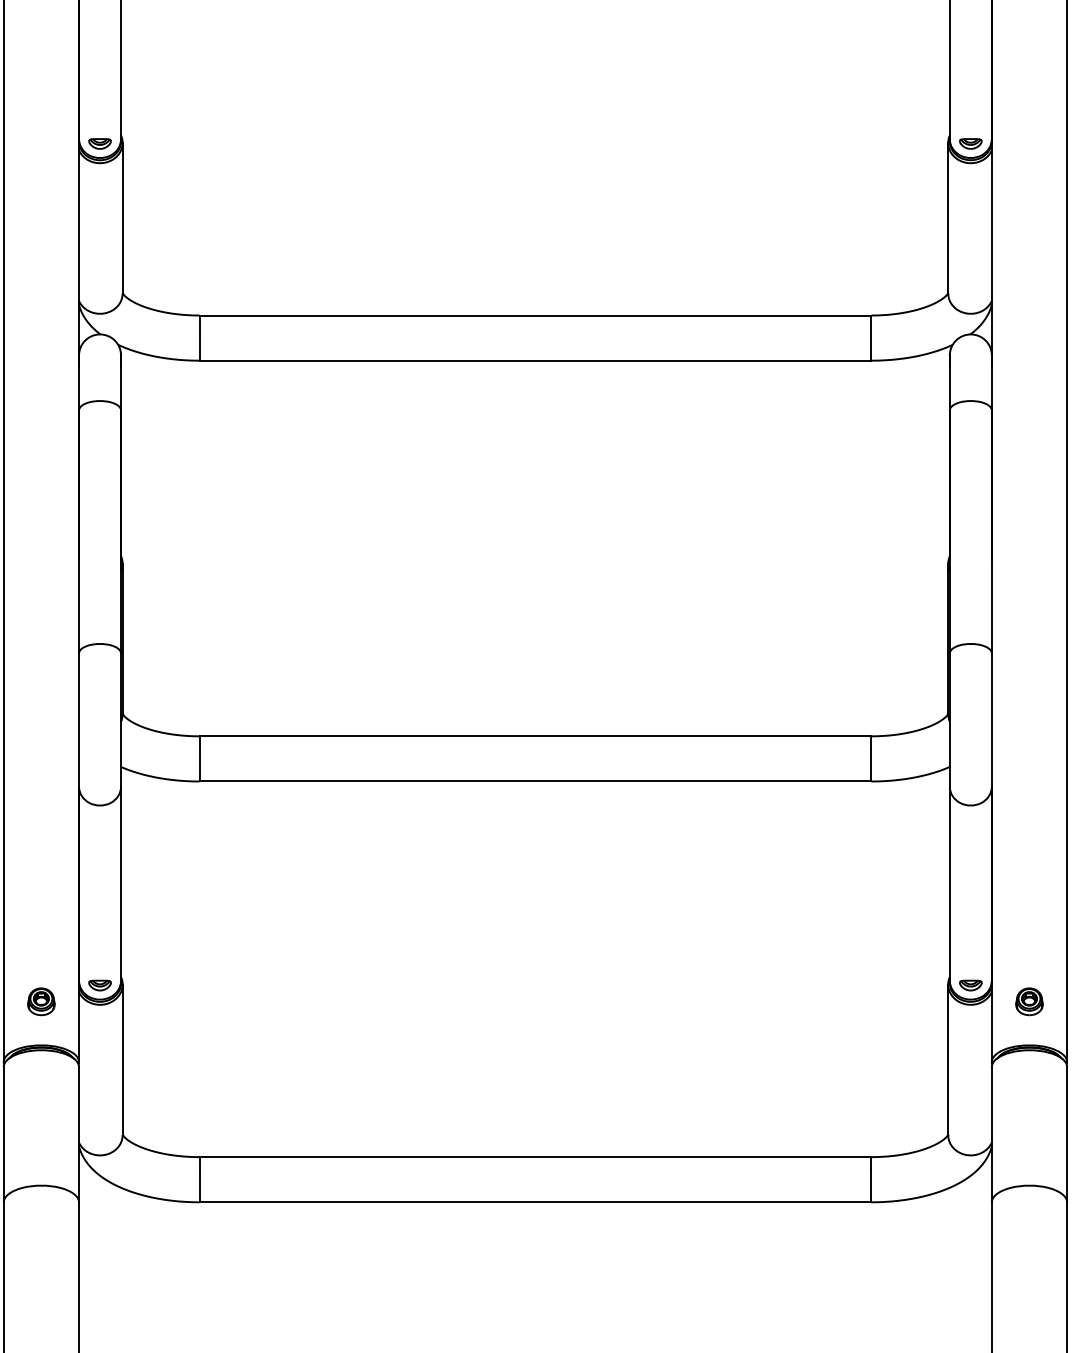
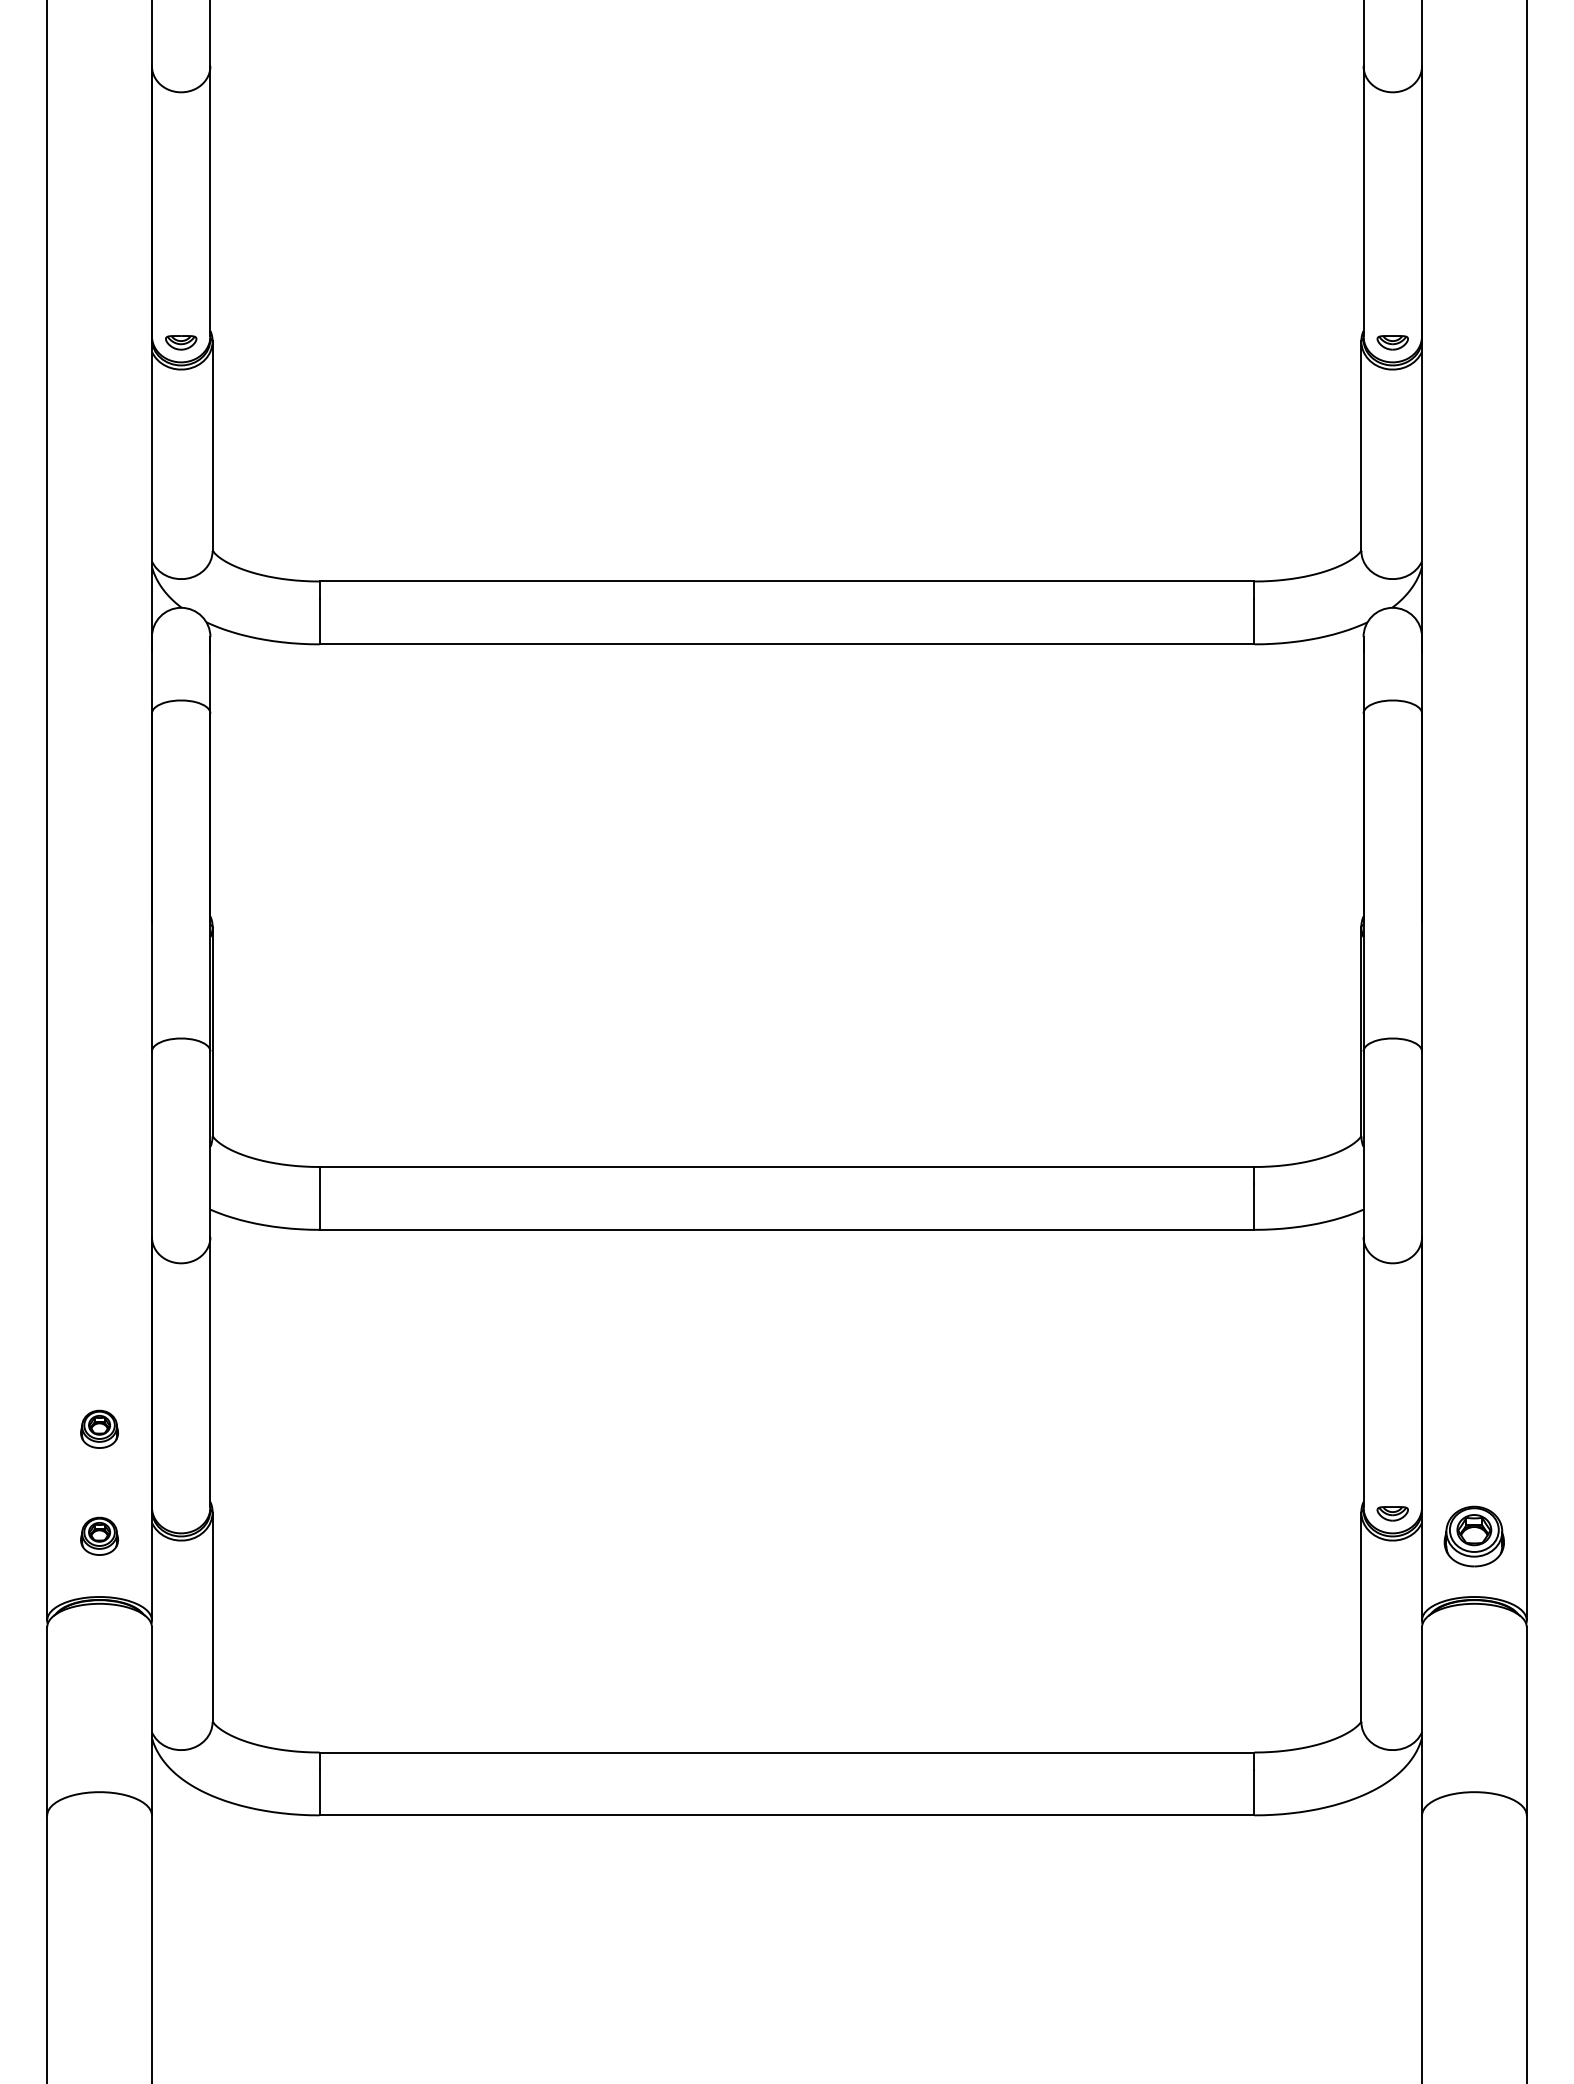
part: (41, 924) -> (99, 1428), added
part: (100, 985) -> (181, 1513), removed
part: (1029, 1001) -> (1474, 1535), size x1.6

